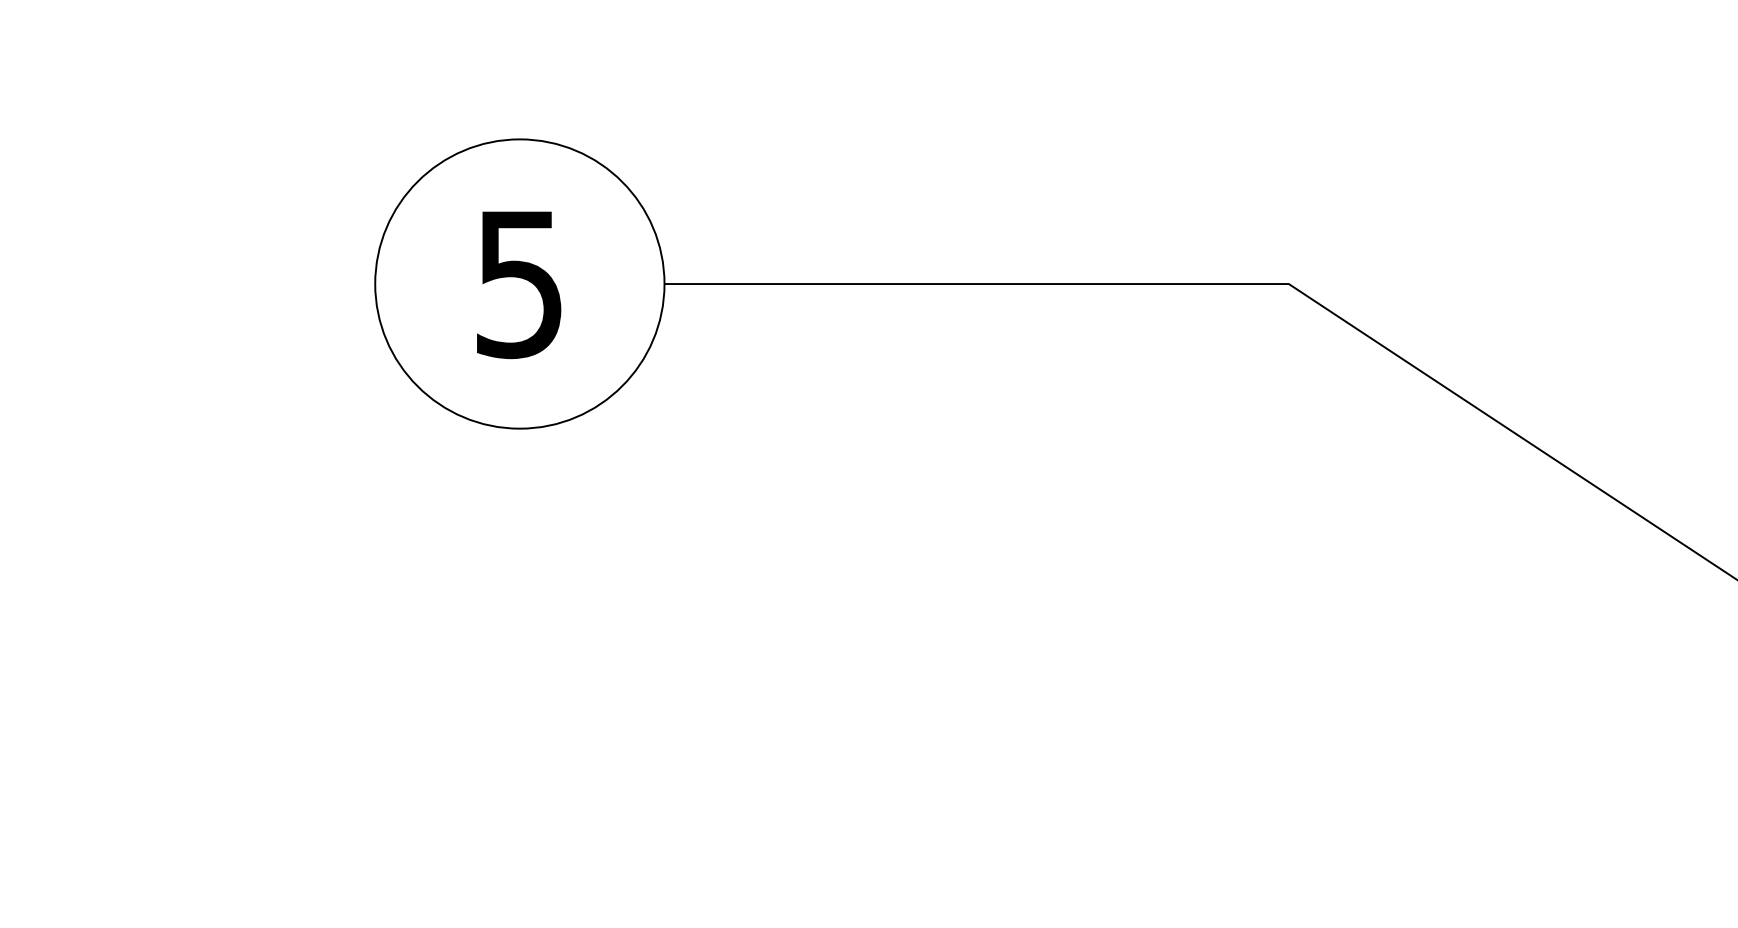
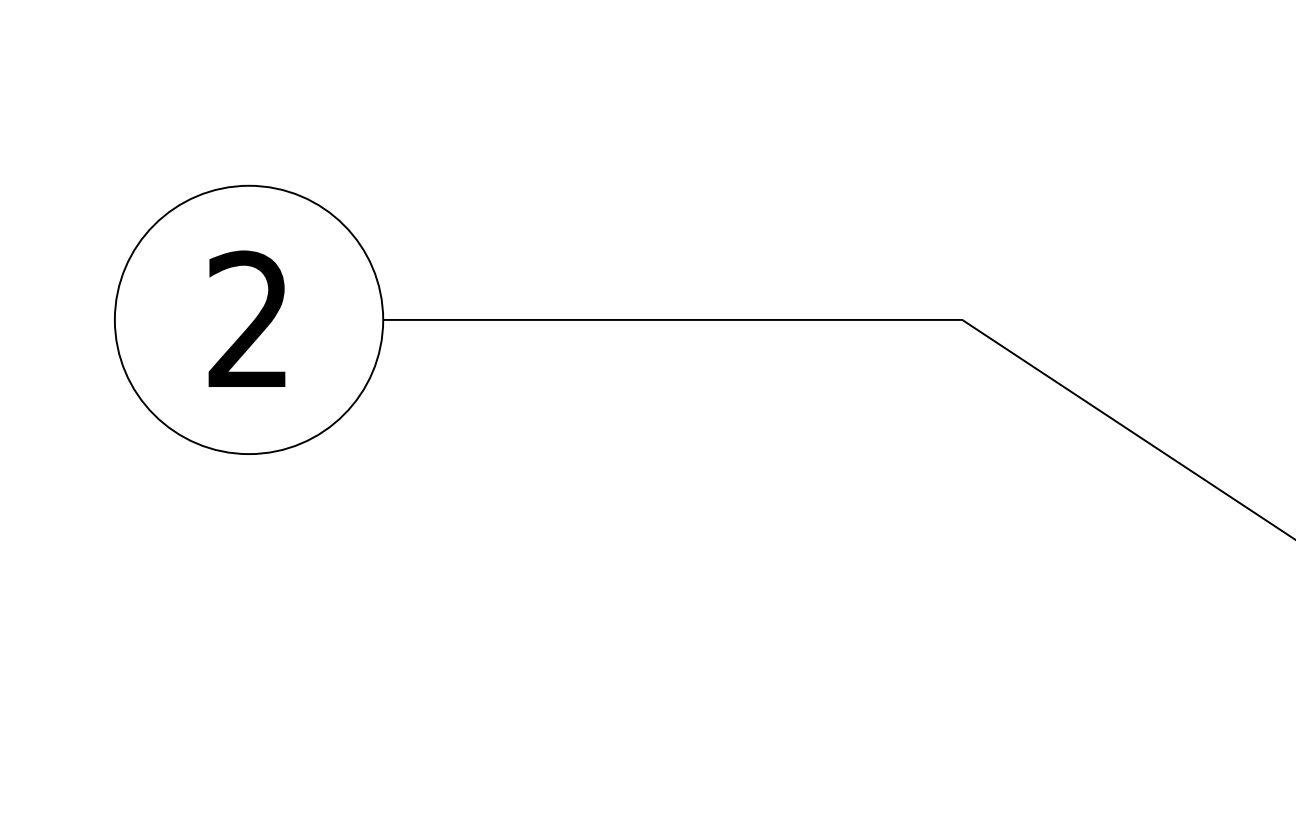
text: (518, 284) -> (247, 320), 5 -> 2

